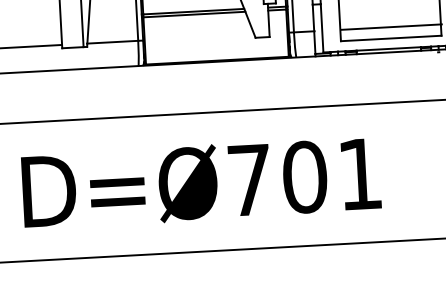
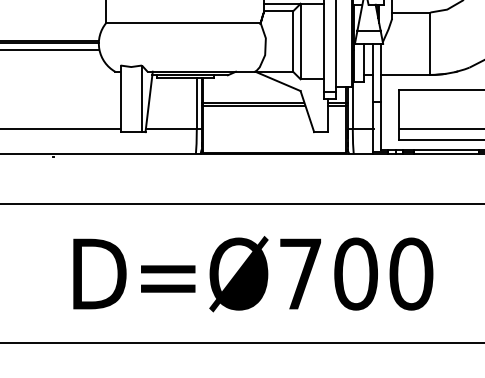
text: (360, 173) -> (411, 273), D=Ø701 -> D=Ø700

